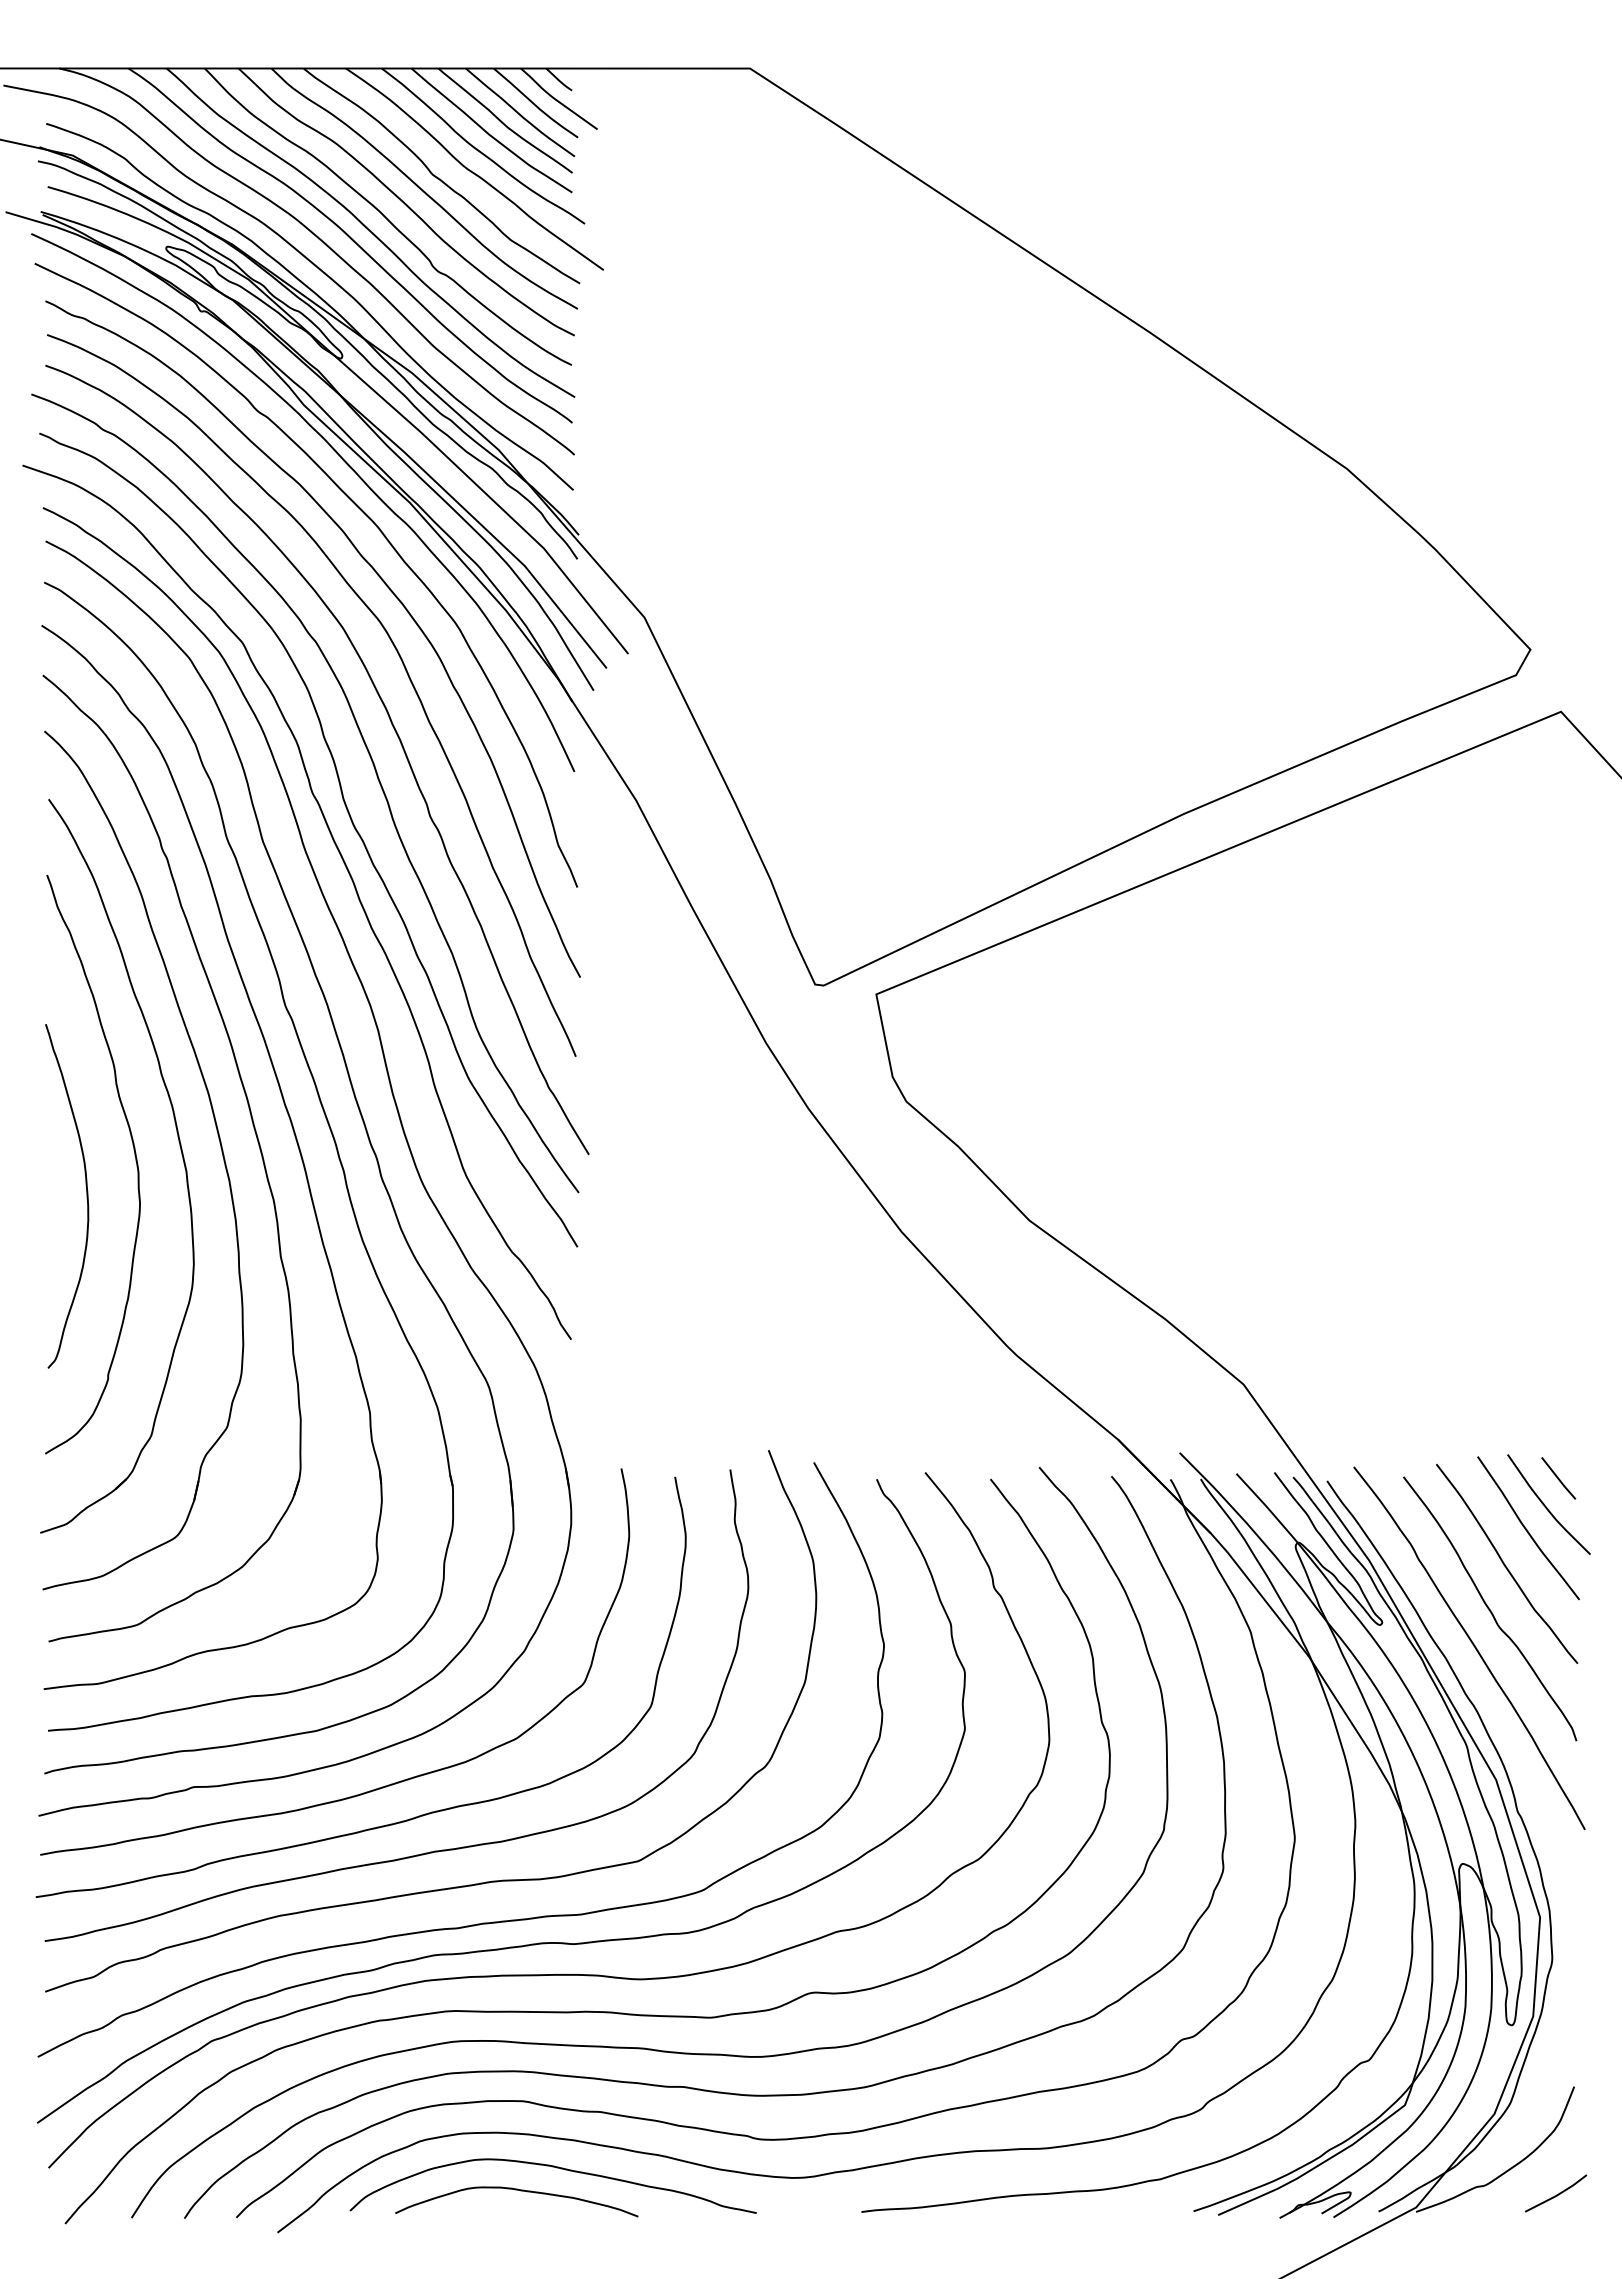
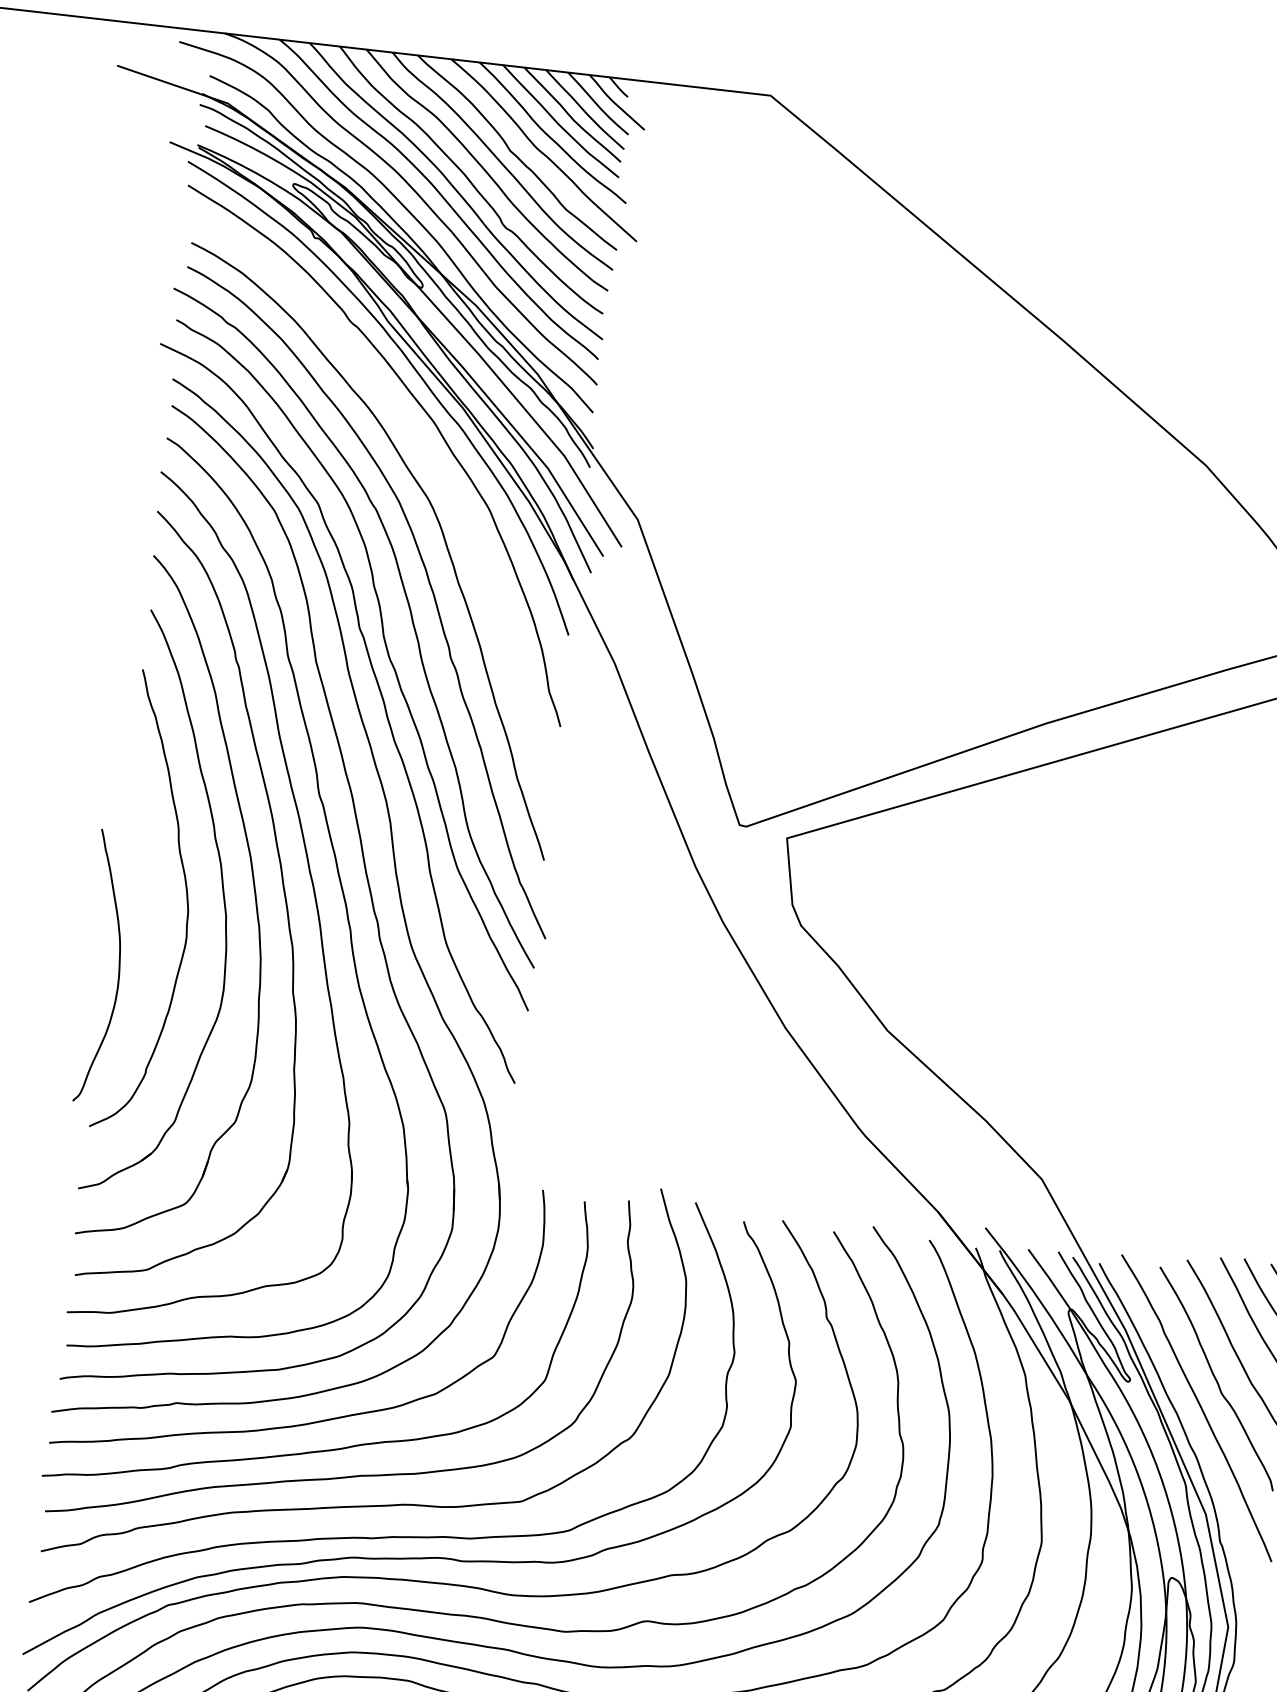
curve: (380, 579) -> (432, 466), removed
curve: (86, 1196) -> (118, 968), moved

